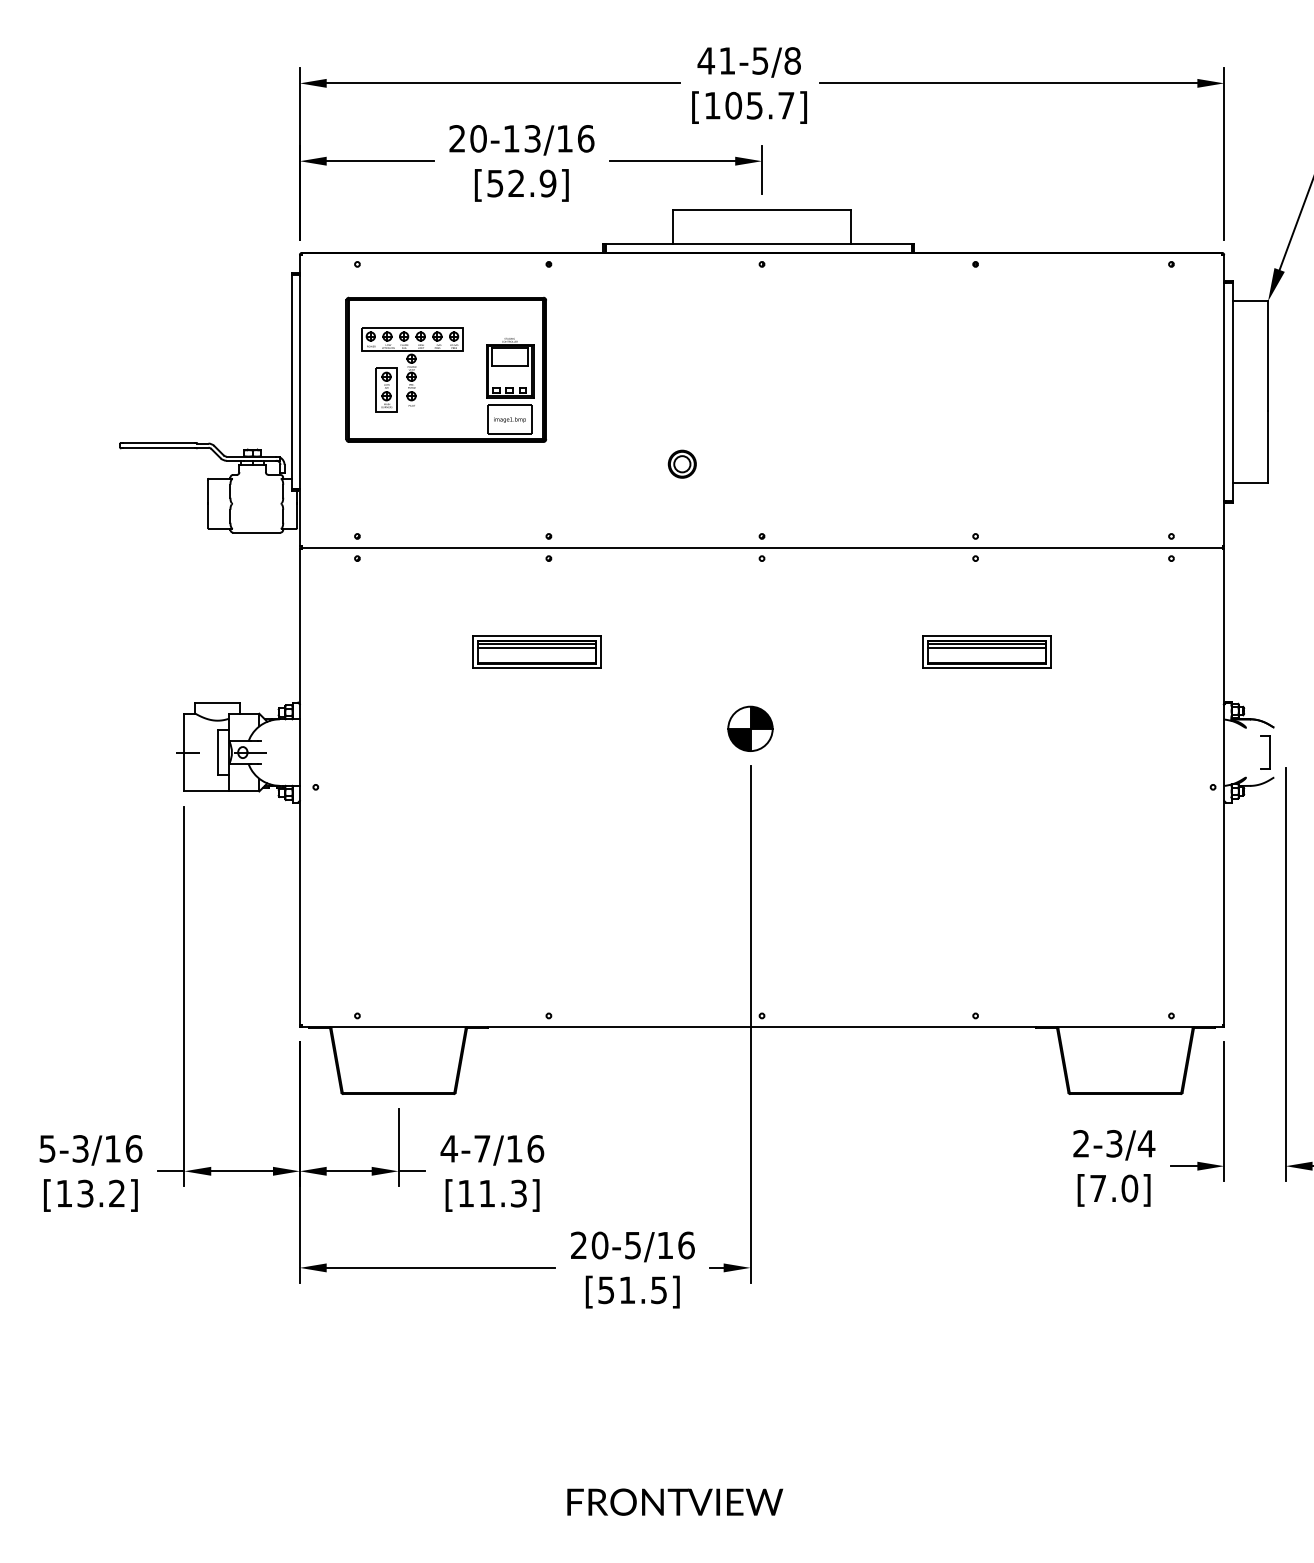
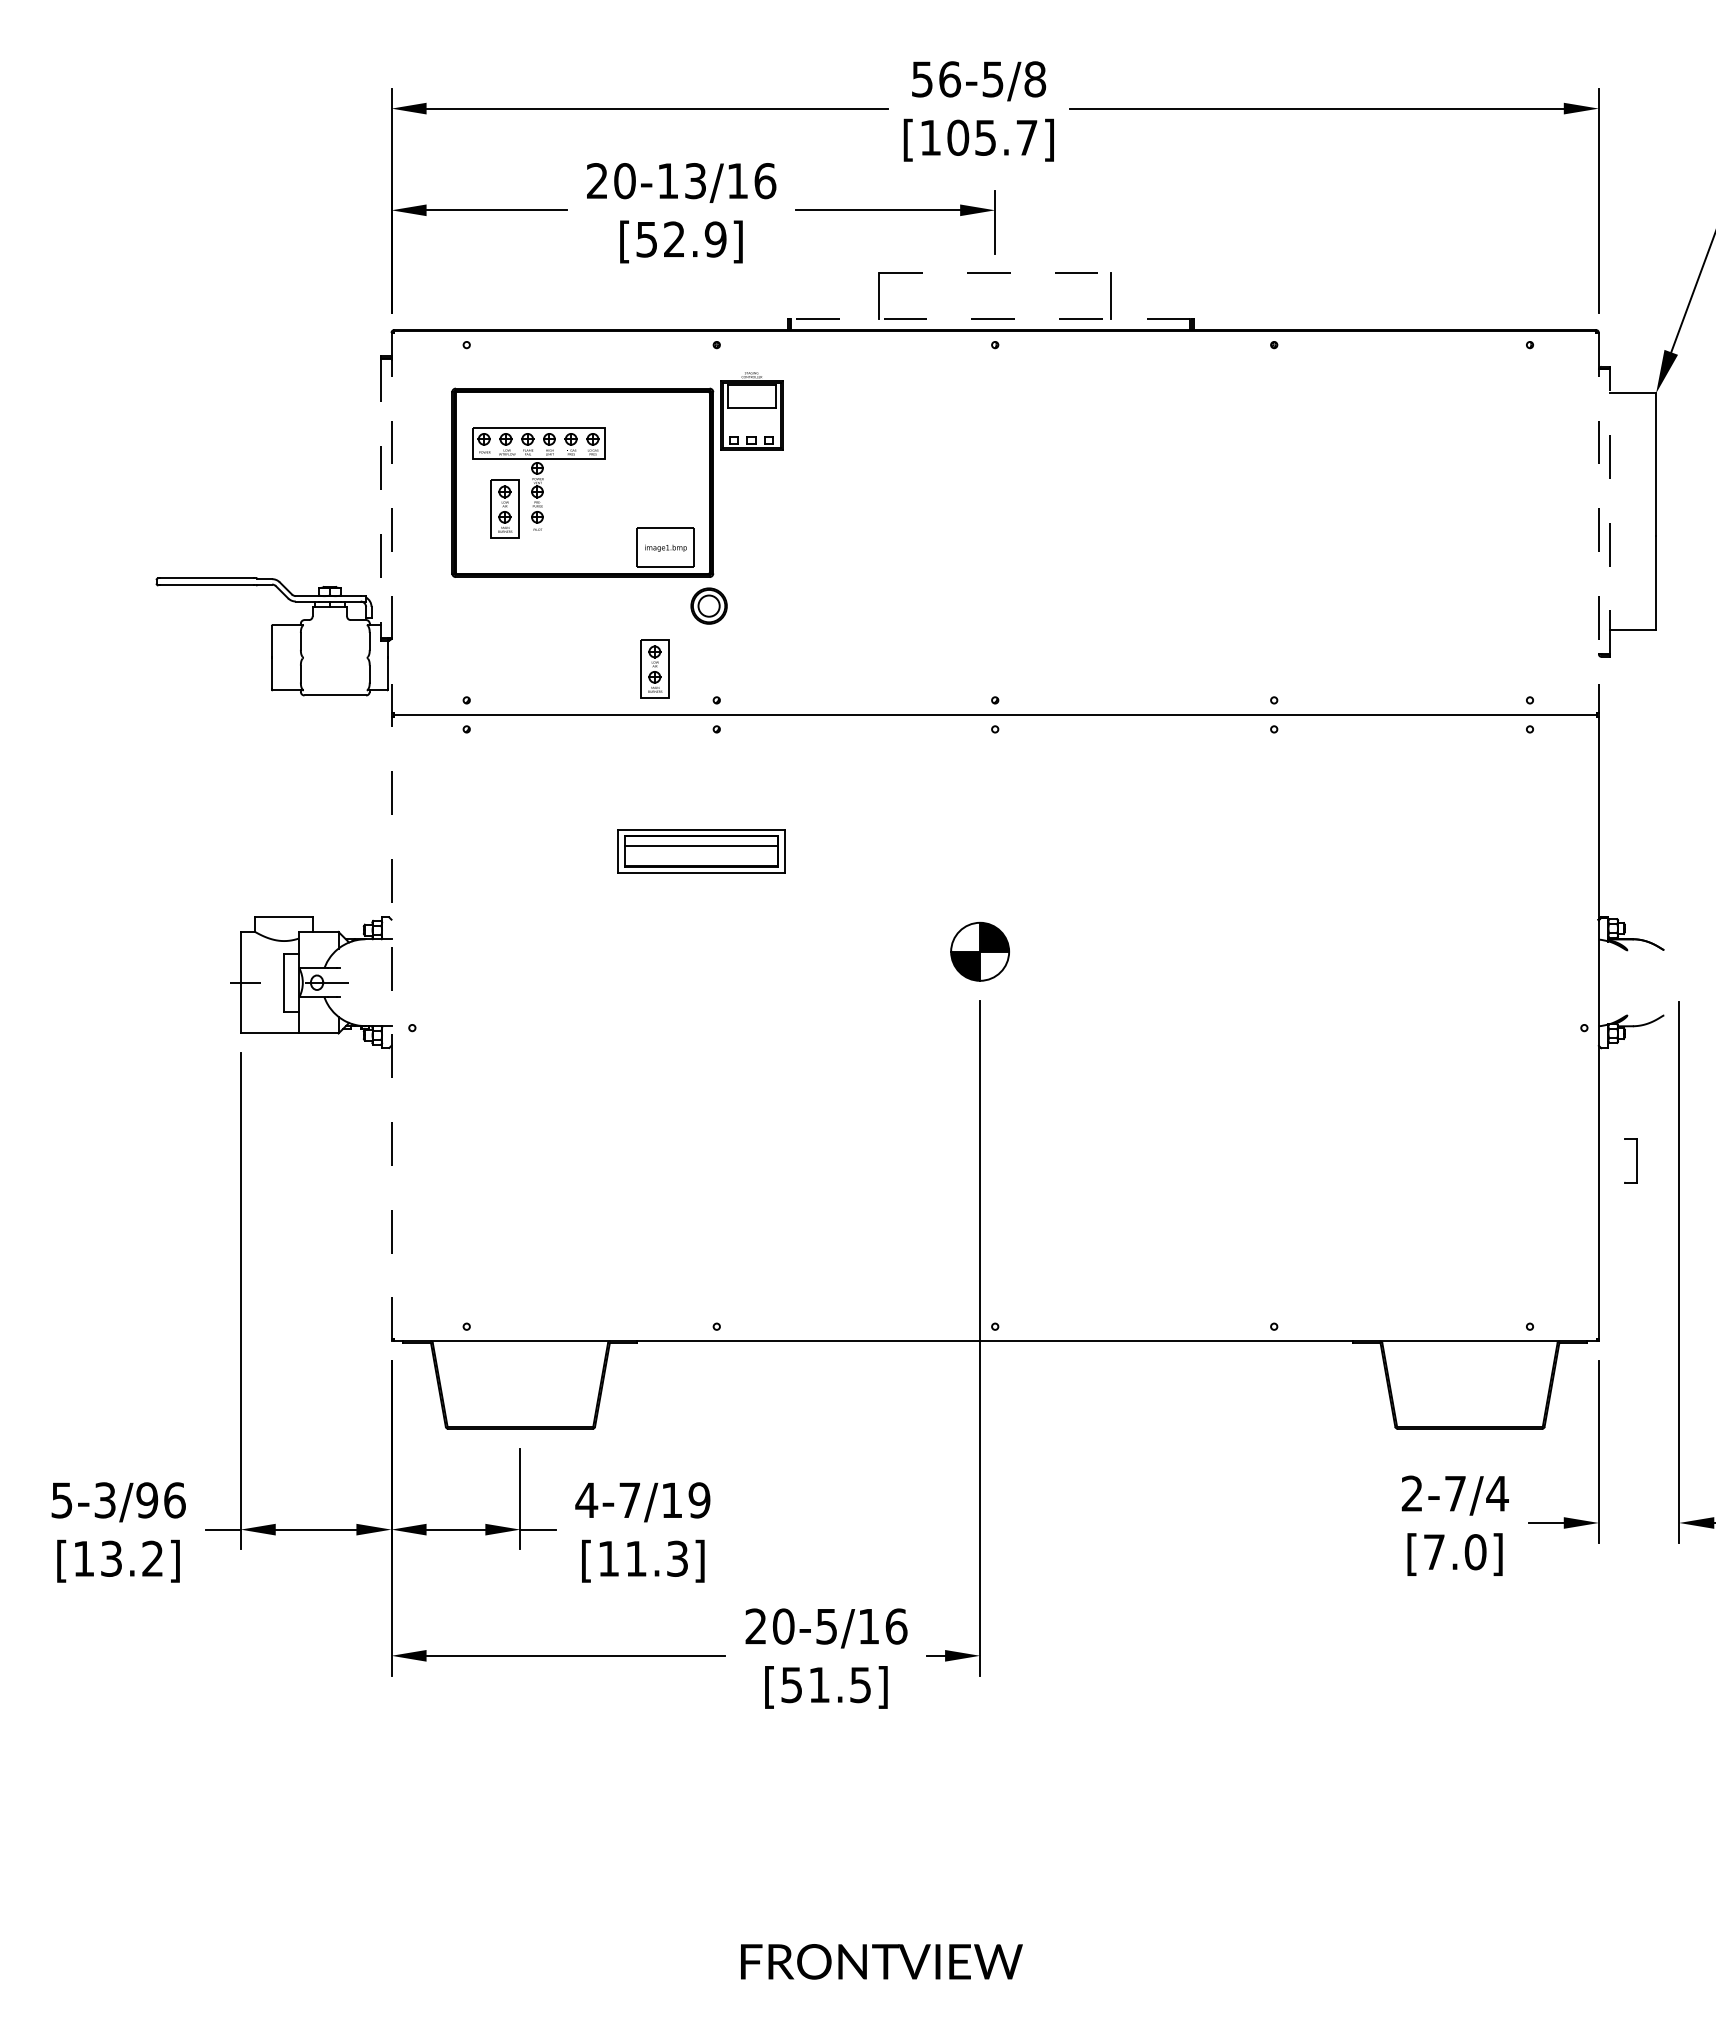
text: (716, 61) -> (935, 79), 41-5/8 -> 56-5/8
line: (762, 209) -> (995, 273), solid -> dashed
line: (758, 244) -> (990, 318), solid -> dashed
part: (509, 368) -> (751, 411), moved
line: (291, 381) -> (380, 498), solid -> dashed
line: (1232, 391) -> (1609, 511), solid -> dashed
line: (1223, 400) -> (1598, 522), solid -> dashed
part: (681, 463) -> (708, 605), moved
part: (501, 512) -> (654, 668), added
line: (537, 643) -> (701, 840), removed
line: (299, 651) -> (391, 850), solid -> dashed
part: (986, 652) -> (1288, 851), removed
part: (1265, 752) -> (1630, 1160), moved
text: (1114, 1143) -> (1455, 1493), 2-3/4 -> 2-7/4
text: (113, 1148) -> (147, 1500), 5-3/16 -> 5-3/96
text: (535, 1148) -> (699, 1500), 4-7/16 -> 4-7/19

